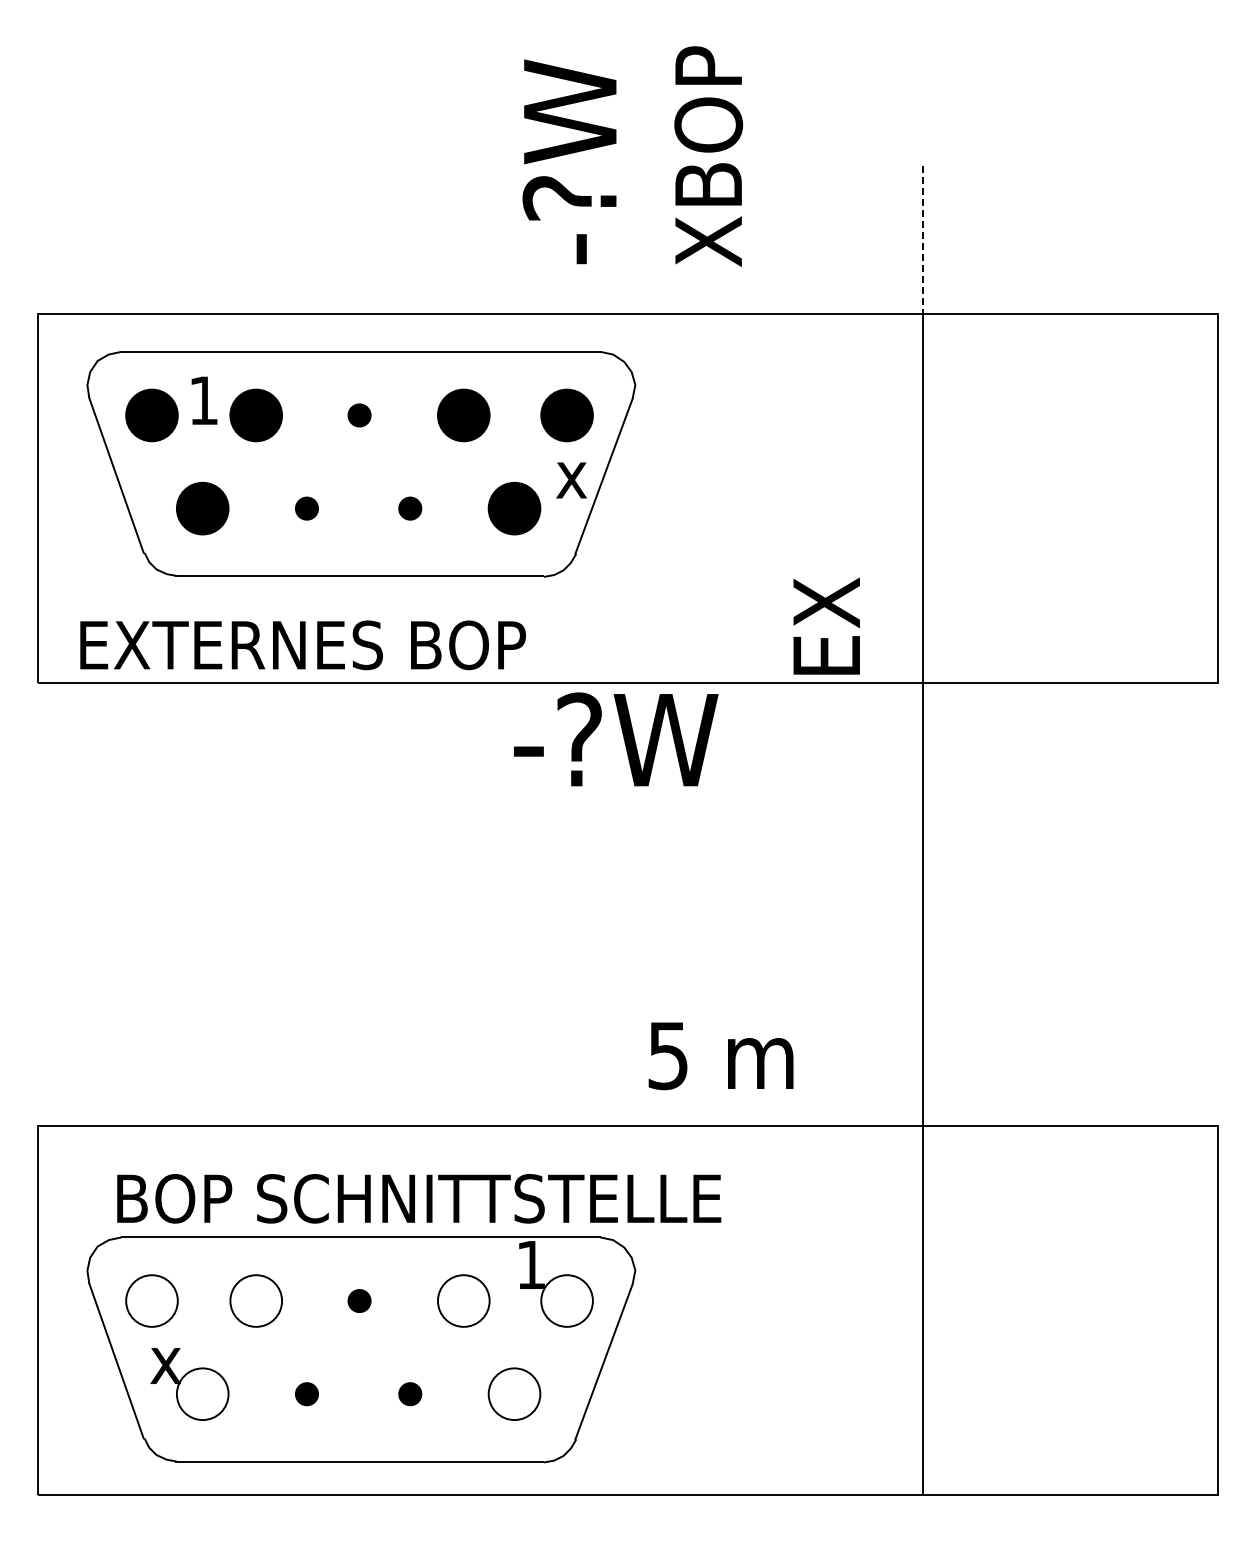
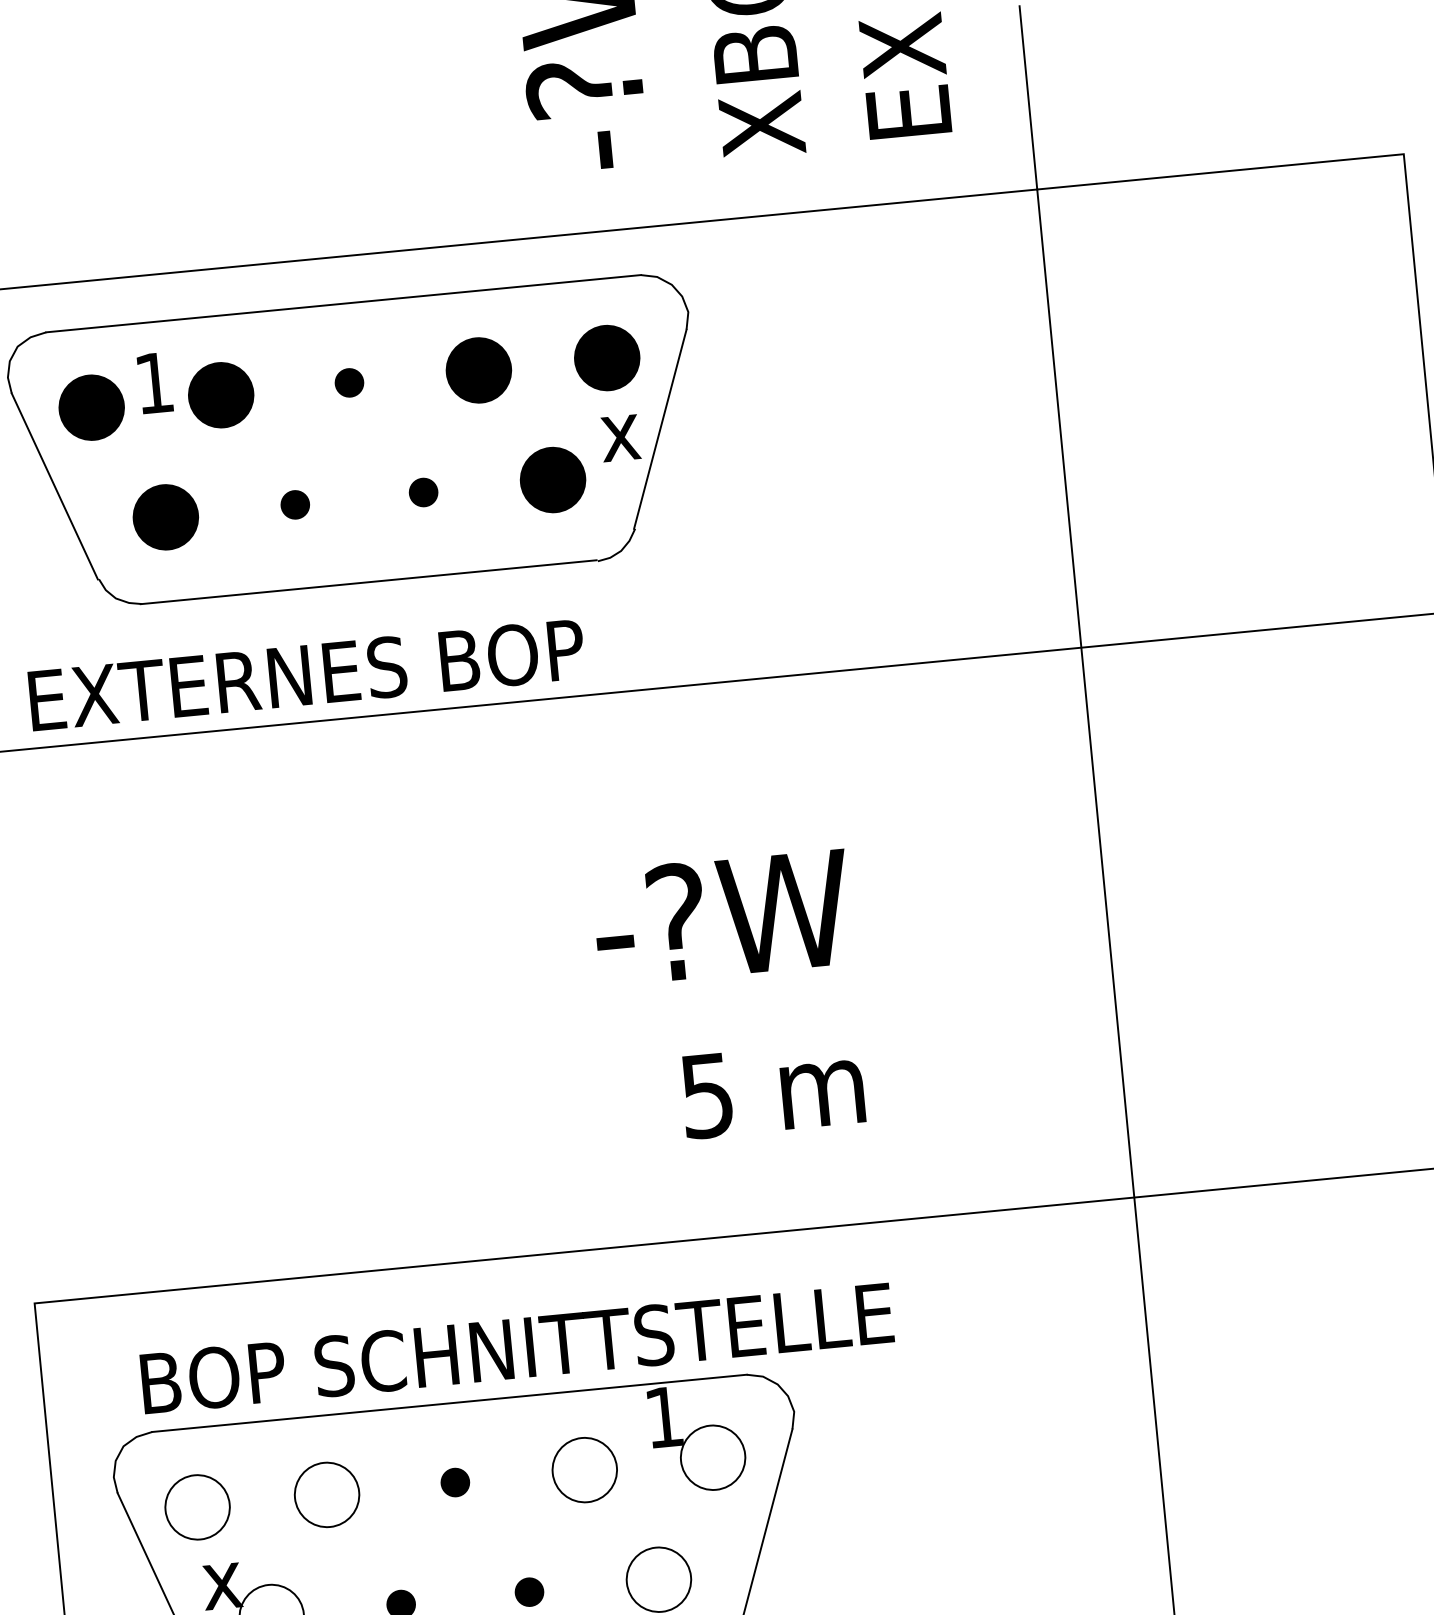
line: (923, 240) -> (1028, 98), dashed -> solid
text: (826, 625) -> (905, 75), moved
text: (616, 739) -> (722, 917), moved
text: (720, 1056) -> (772, 1090), moved

